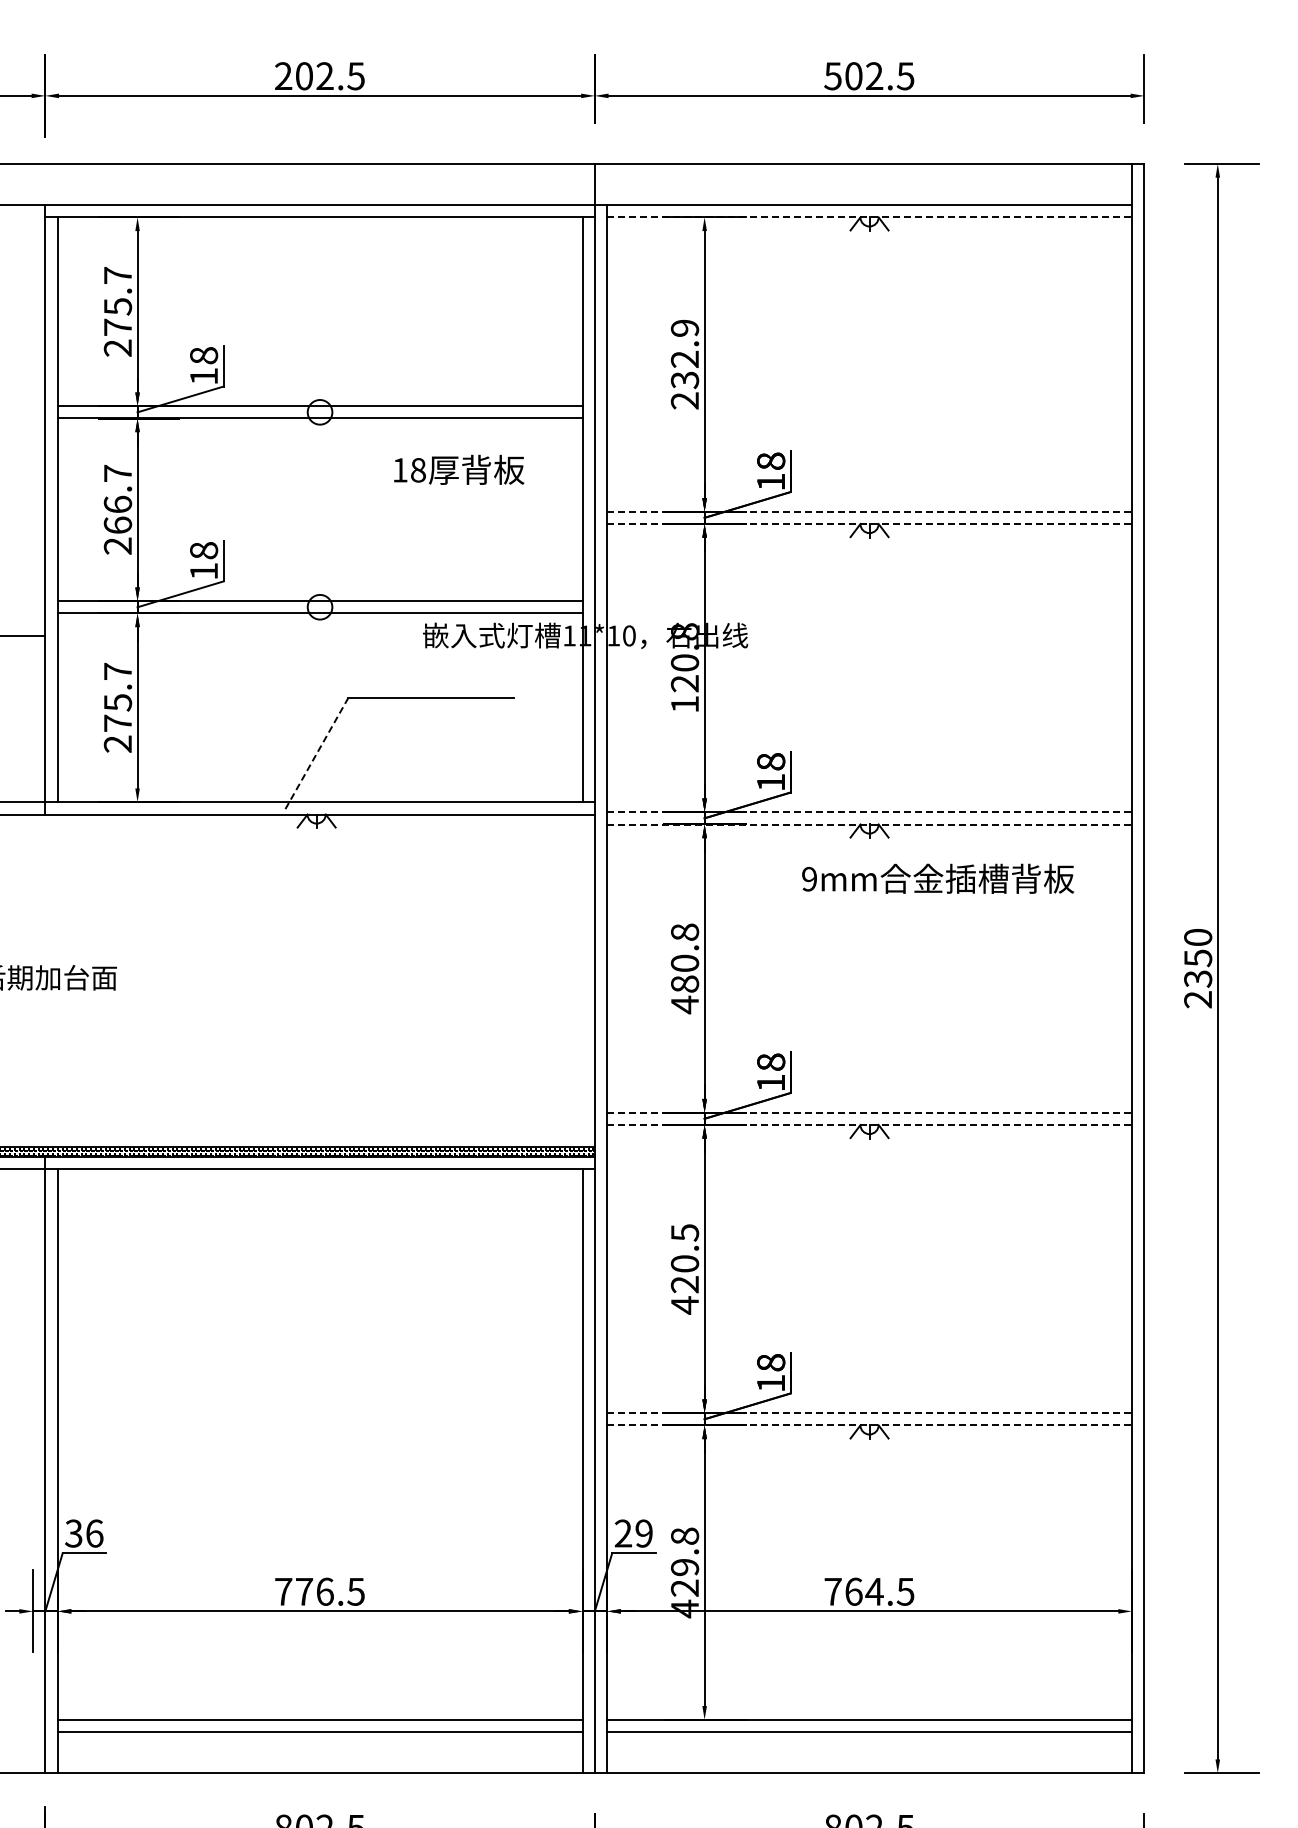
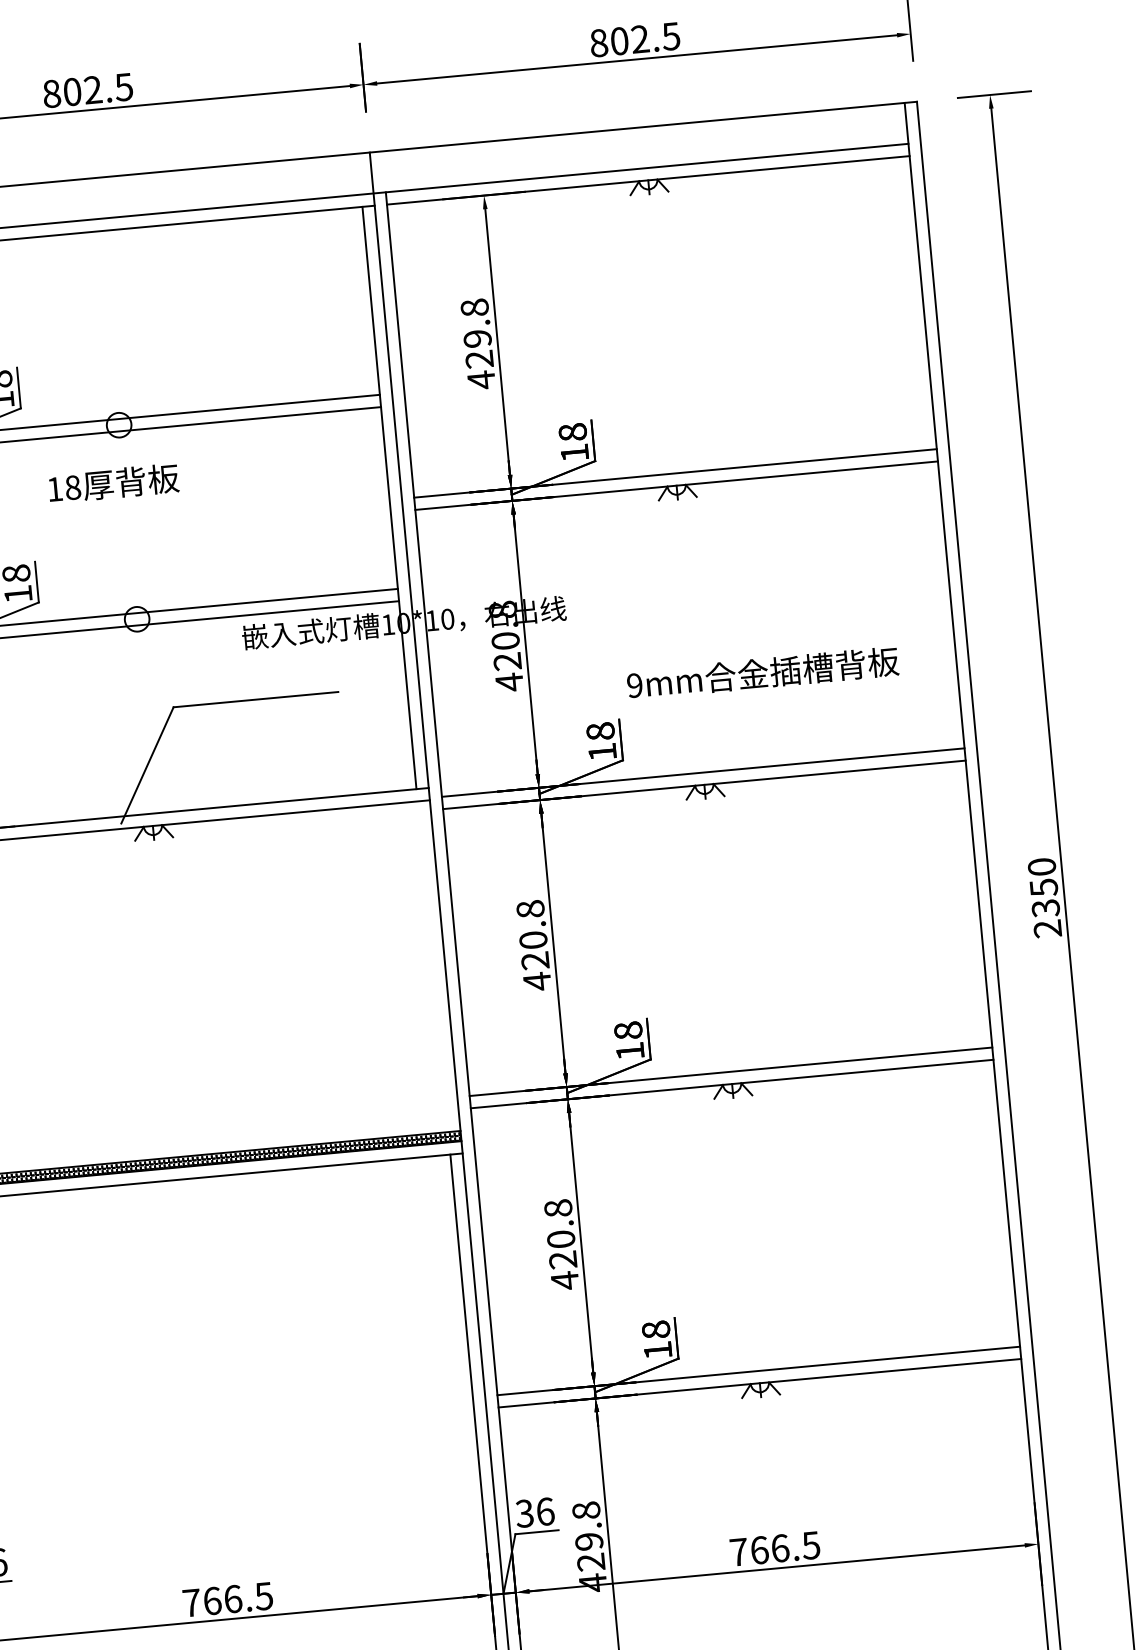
text: (283, 76) -> (51, 94), 202.5 -> 802.5
text: (832, 76) -> (598, 43), 502.5 -> 802.5
line: (870, 217) -> (649, 180), dashed -> solid
text: (684, 364) -> (477, 343), 232.9 -> 429.8
text: (459, 469) -> (113, 483), moved
line: (870, 511) -> (676, 473), dashed -> solid
line: (870, 524) -> (677, 486), dashed -> solid
text: (584, 635) -> (403, 623), 11*10 -> 10*10
text: (684, 704) -> (509, 682), 120.8 -> 420.8
line: (316, 753) -> (147, 765), dashed -> solid
line: (870, 812) -> (704, 772), dashed -> solid
line: (870, 824) -> (705, 784), dashed -> solid
text: (938, 878) -> (763, 672), moved
text: (684, 983) -> (534, 960), 480.8 -> 420.8
line: (870, 1112) -> (731, 1071), dashed -> solid
line: (870, 1124) -> (733, 1083), dashed -> solid
text: (684, 1232) -> (557, 1208), 420.5 -> 420.8
line: (870, 1413) -> (759, 1371), dashed -> solid
line: (870, 1425) -> (760, 1383), dashed -> solid
text: (633, 1533) -> (534, 1512), 29 -> 36
text: (304, 1591) -> (212, 1600), 776.5 -> 766.5
text: (874, 1591) -> (780, 1548), 764.5 -> 766.5

